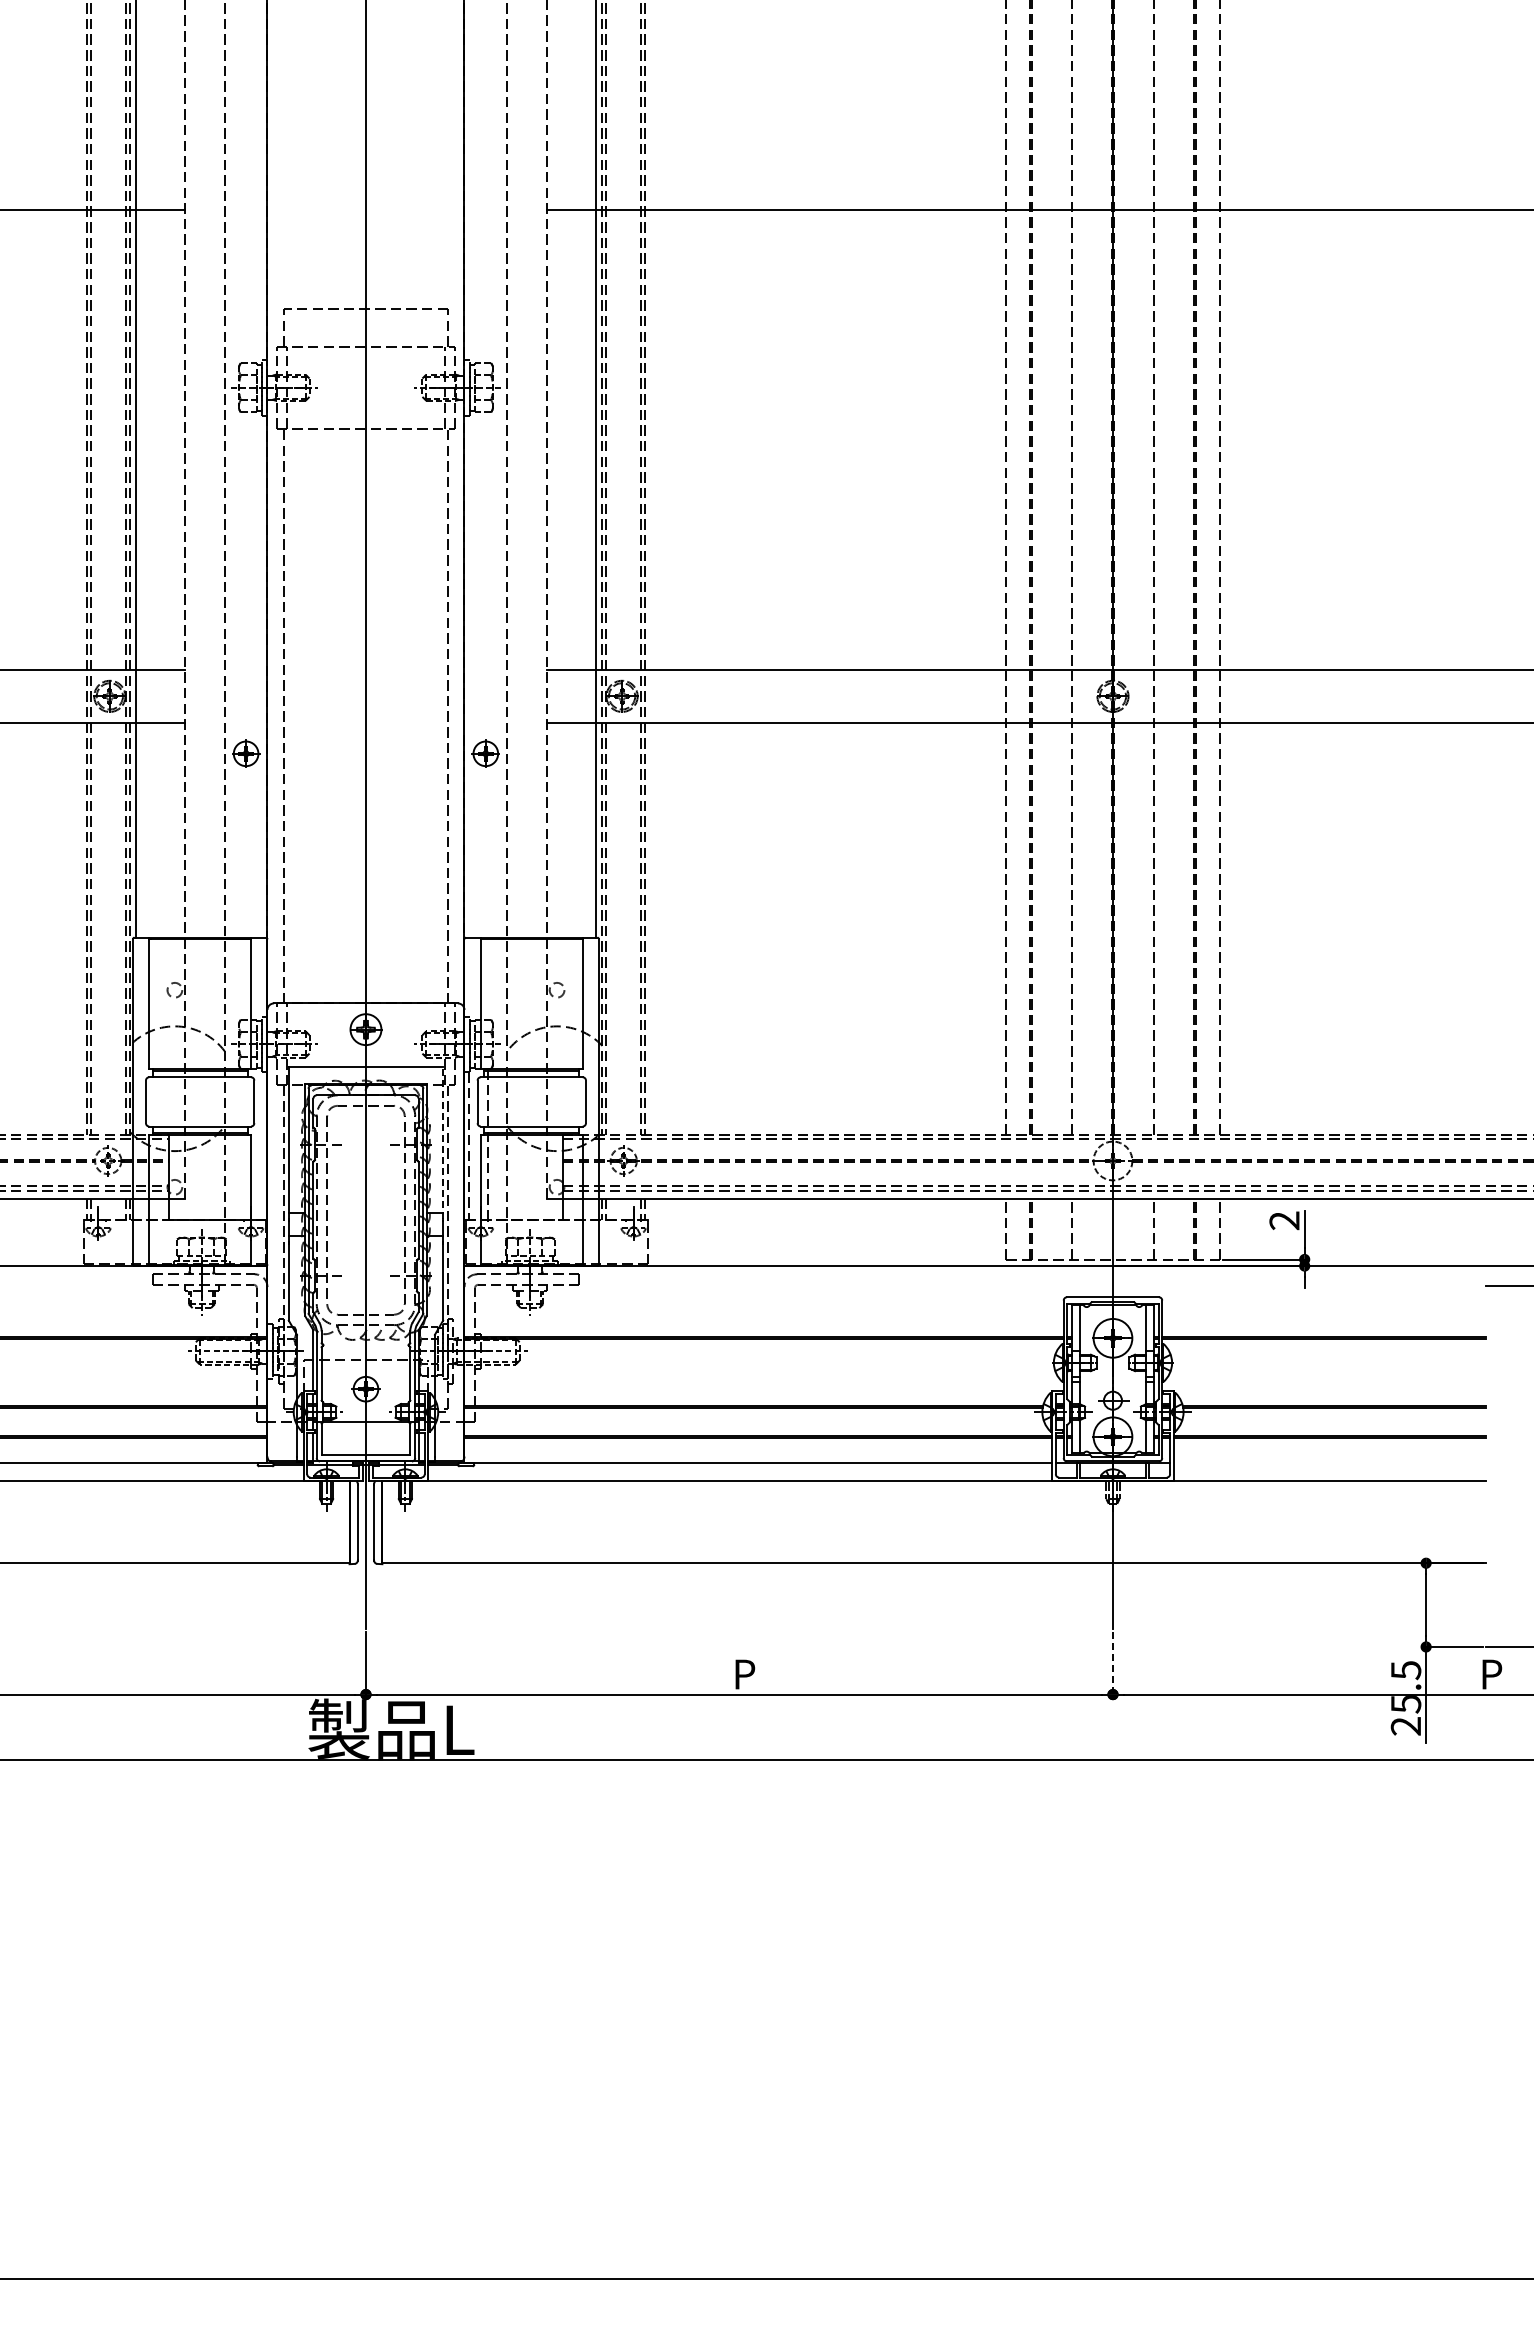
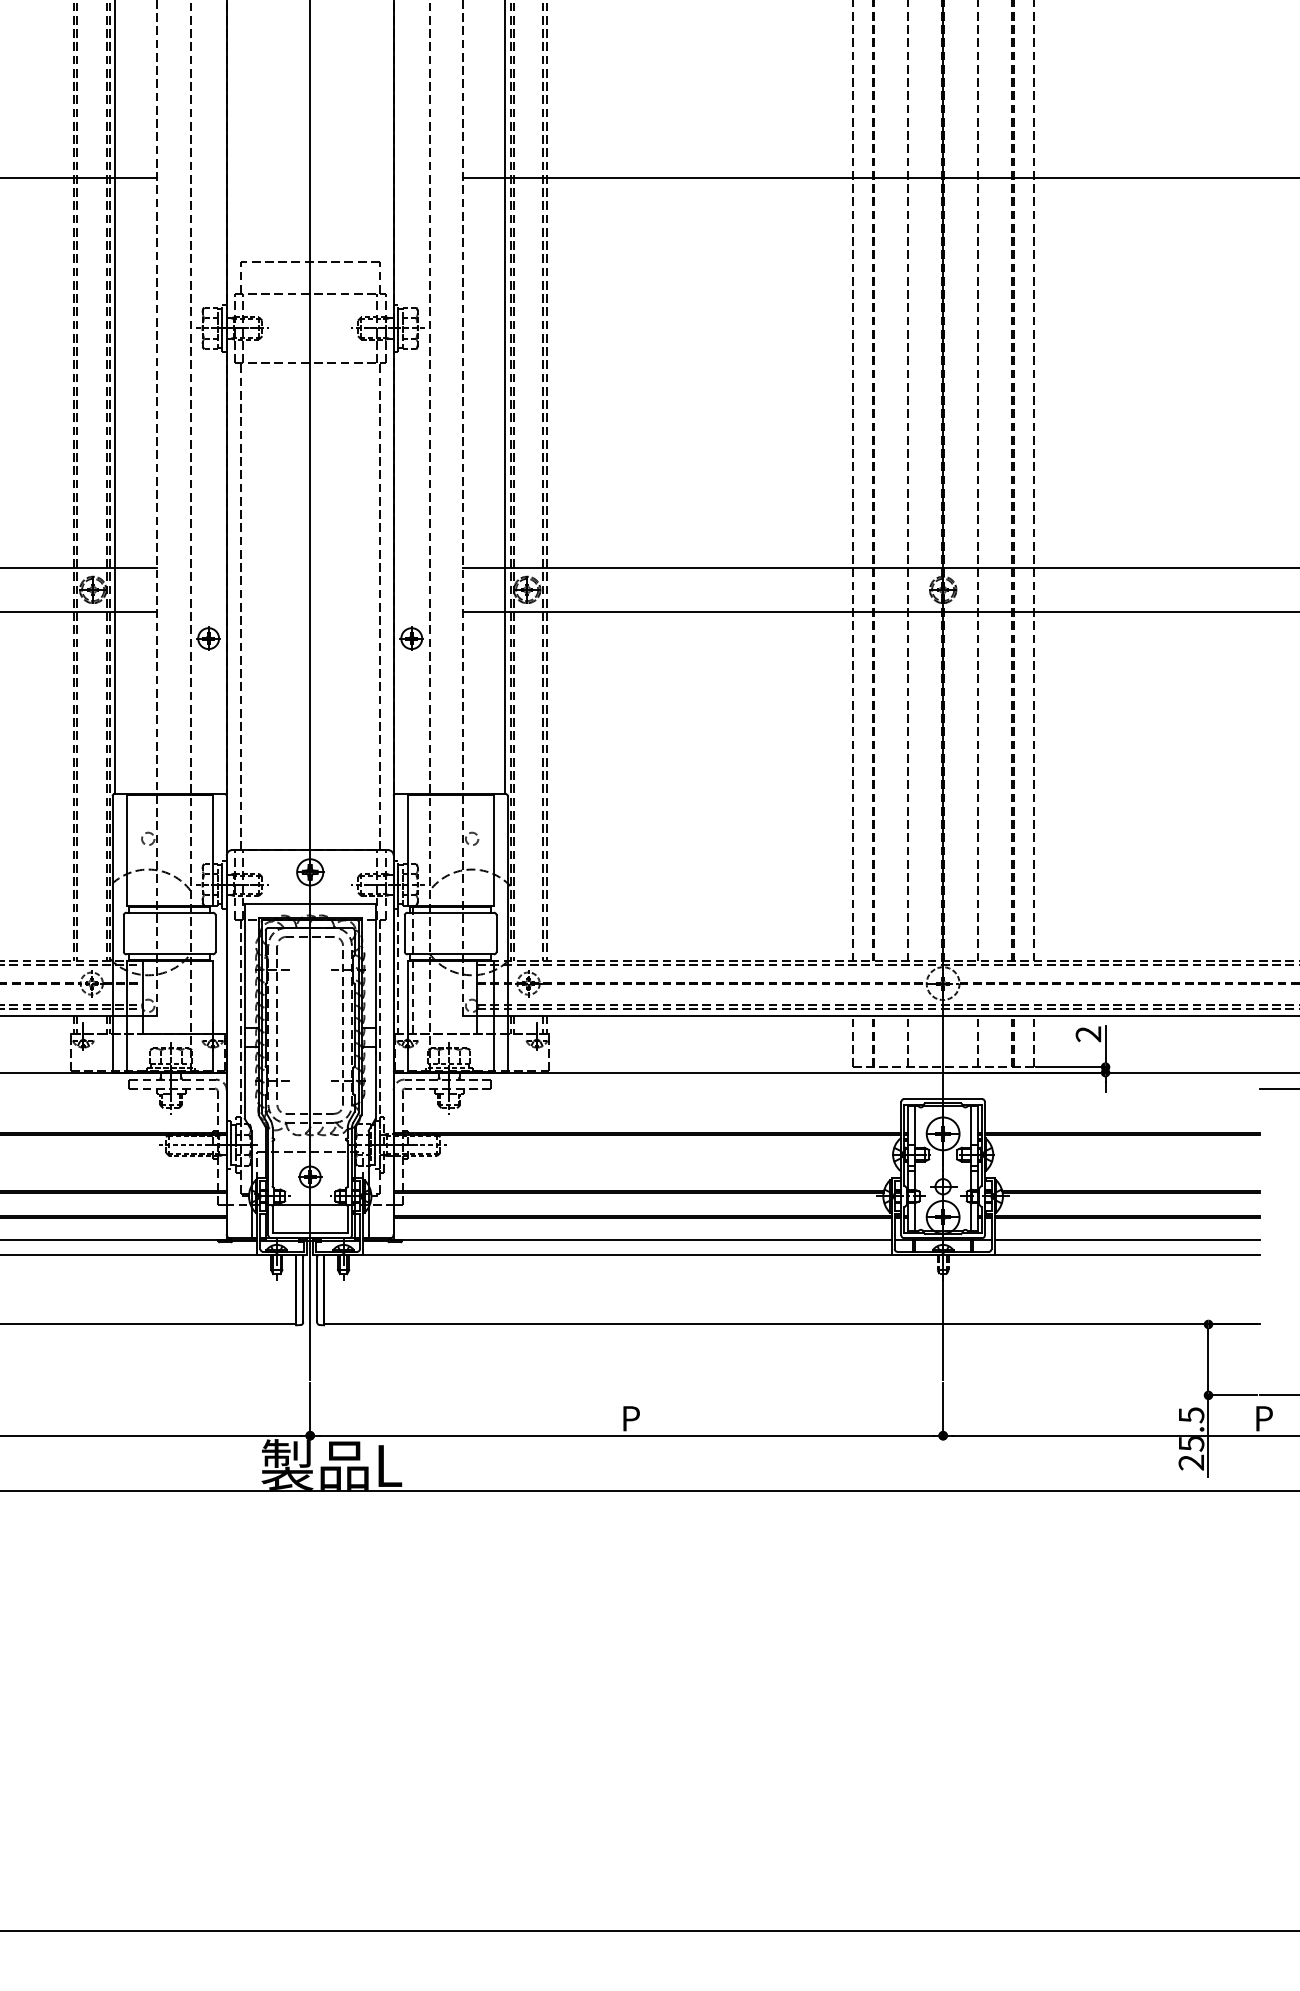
line: (443, 1143) -> (375, 968), dashed -> solid
line: (1329, 1463) -> (1126, 1239), added
line: (1112, 1665) -> (942, 1411), dashed -> solid

